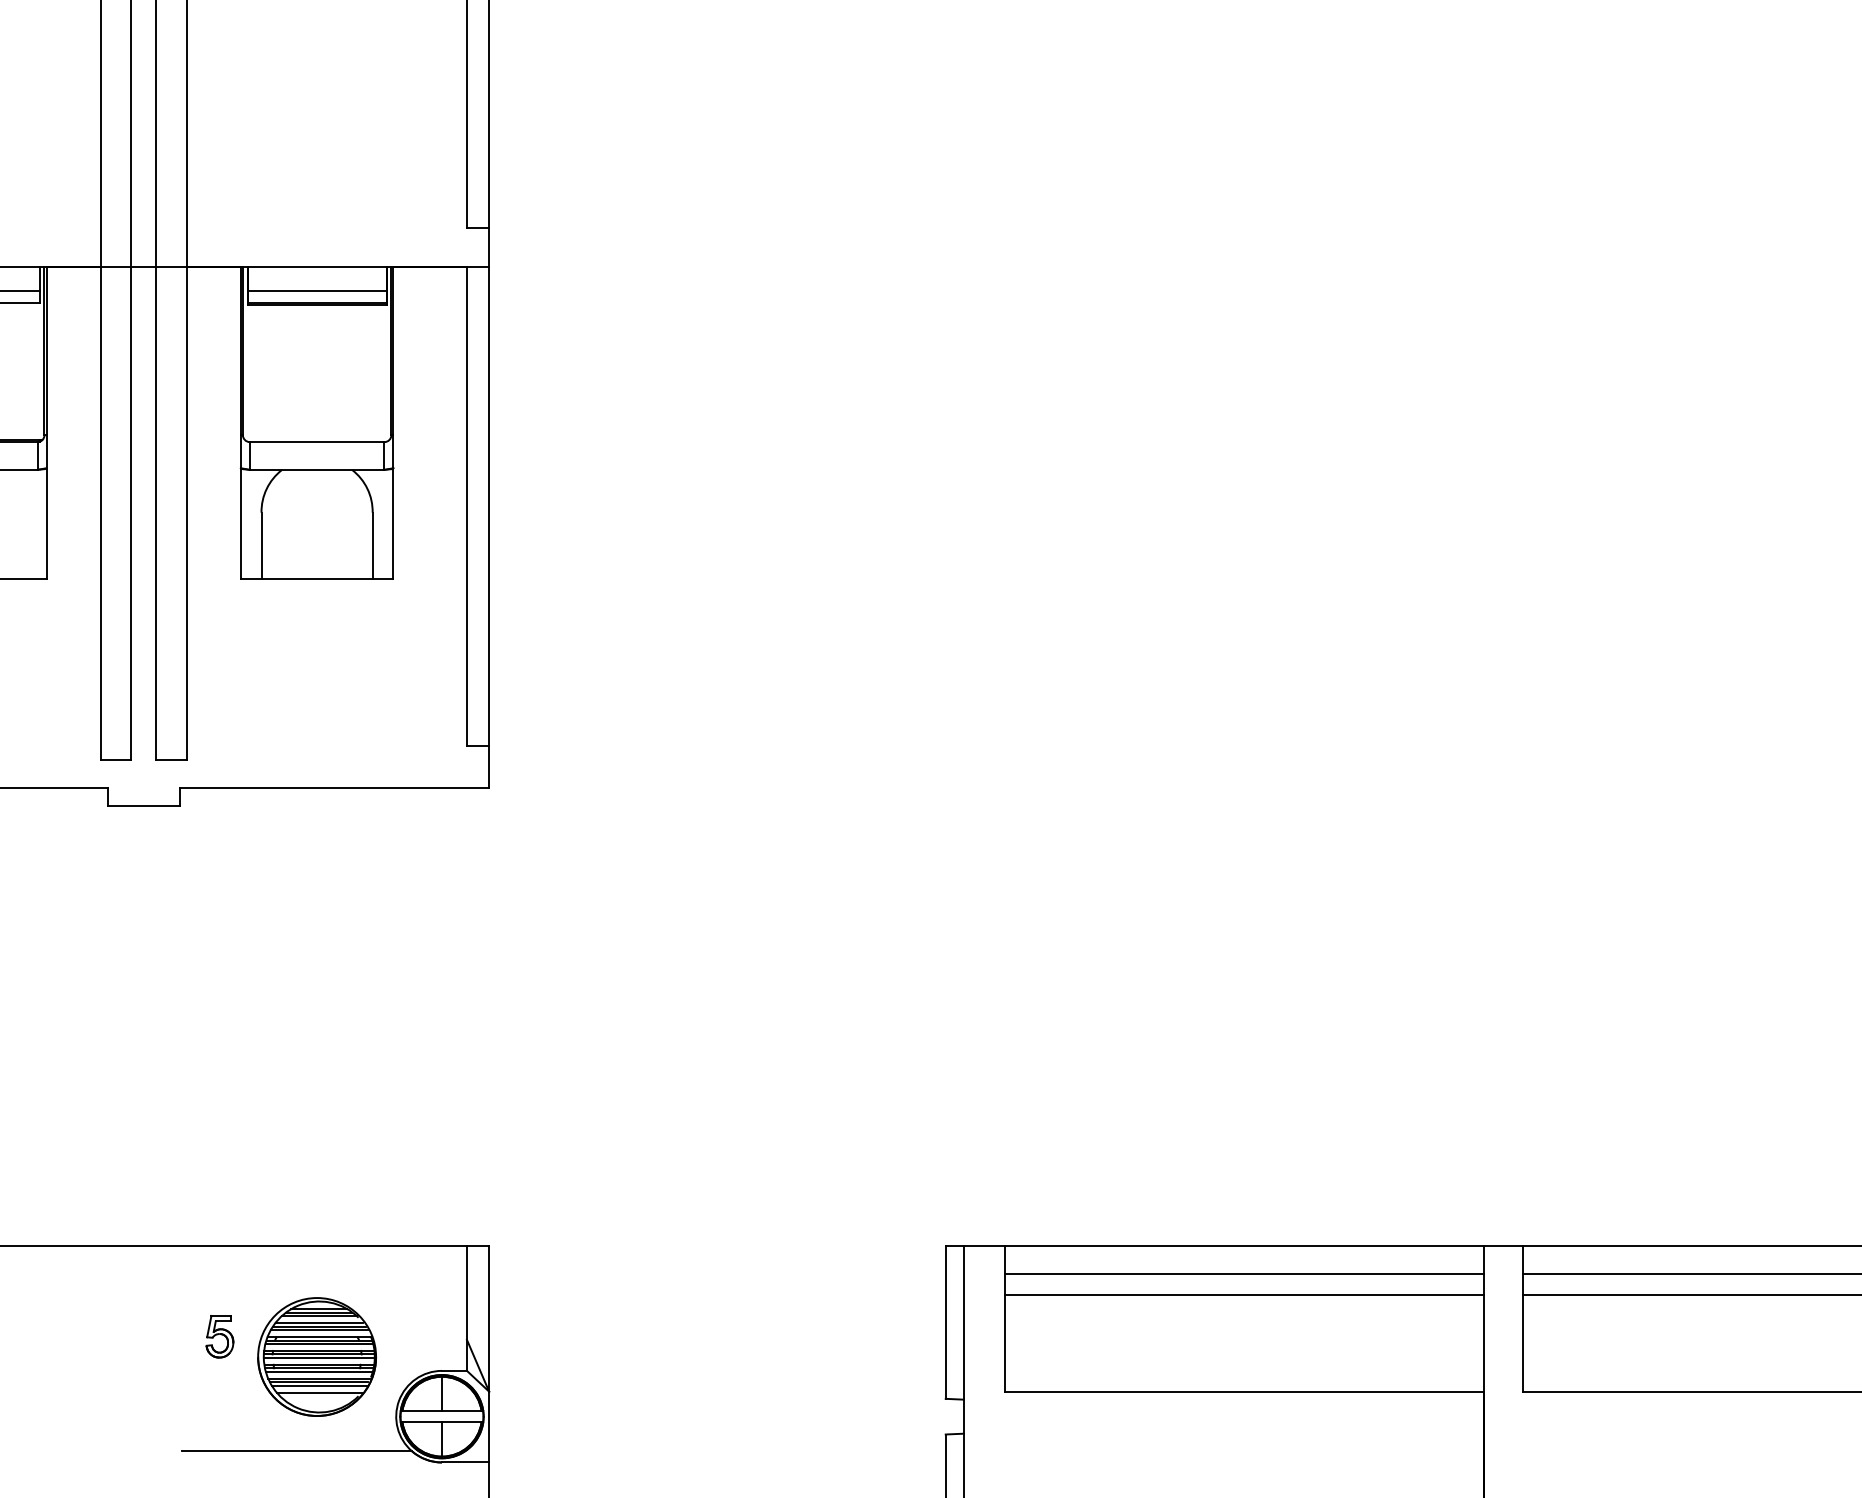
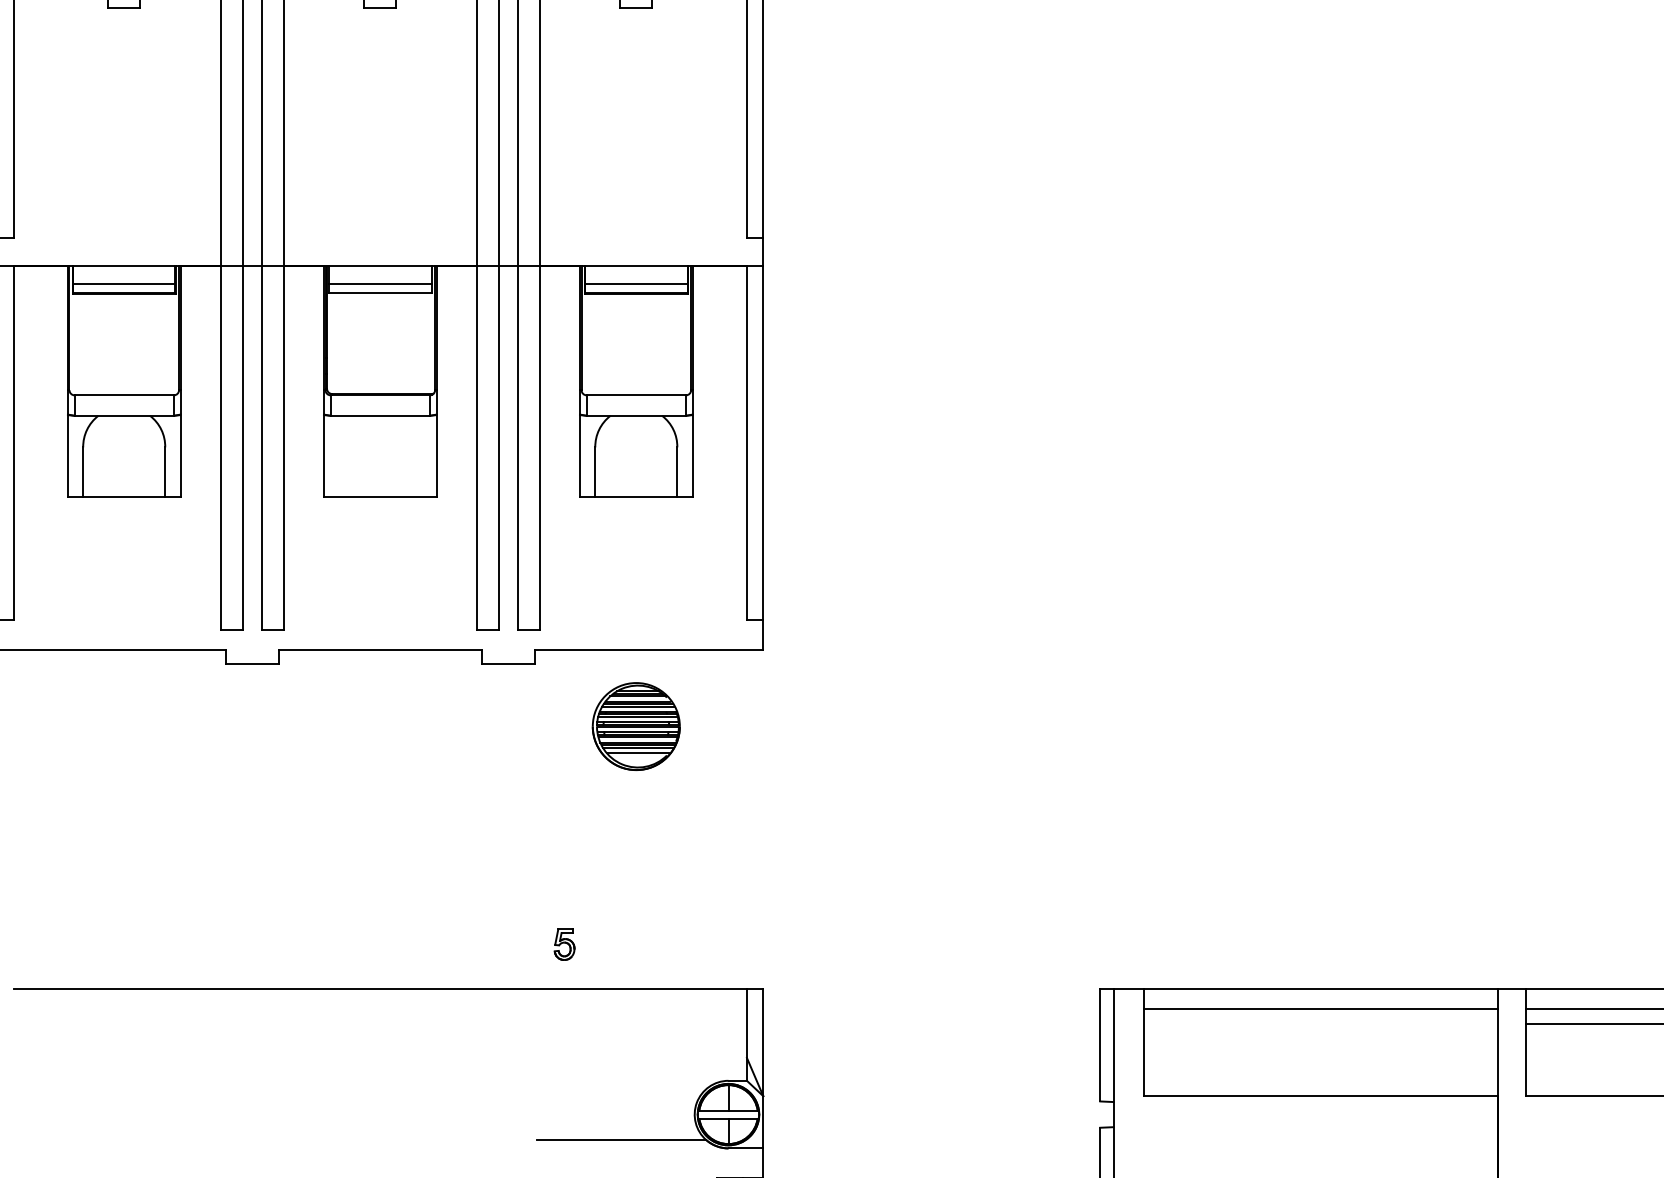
line: (1244, 1294) -> (1320, 1024), removed
part: (219, 1336) -> (564, 944), moved
part: (315, 1356) -> (635, 726), moved

